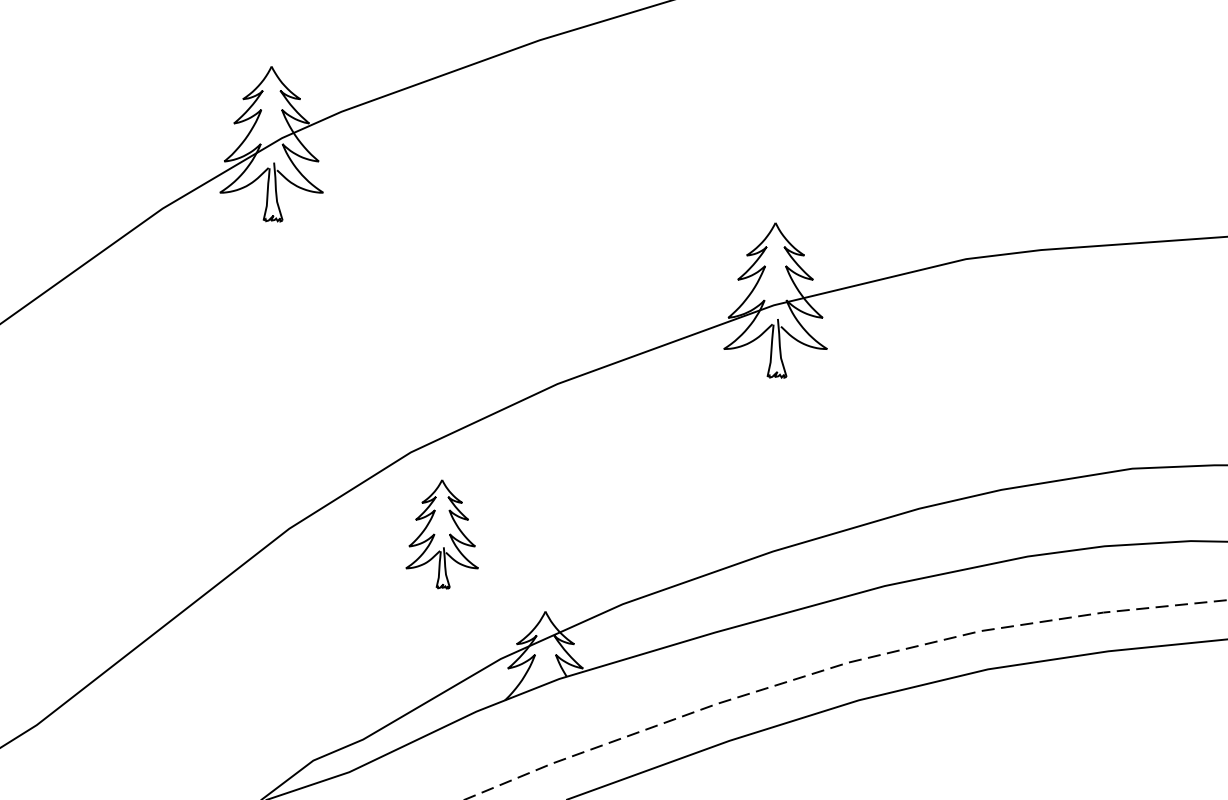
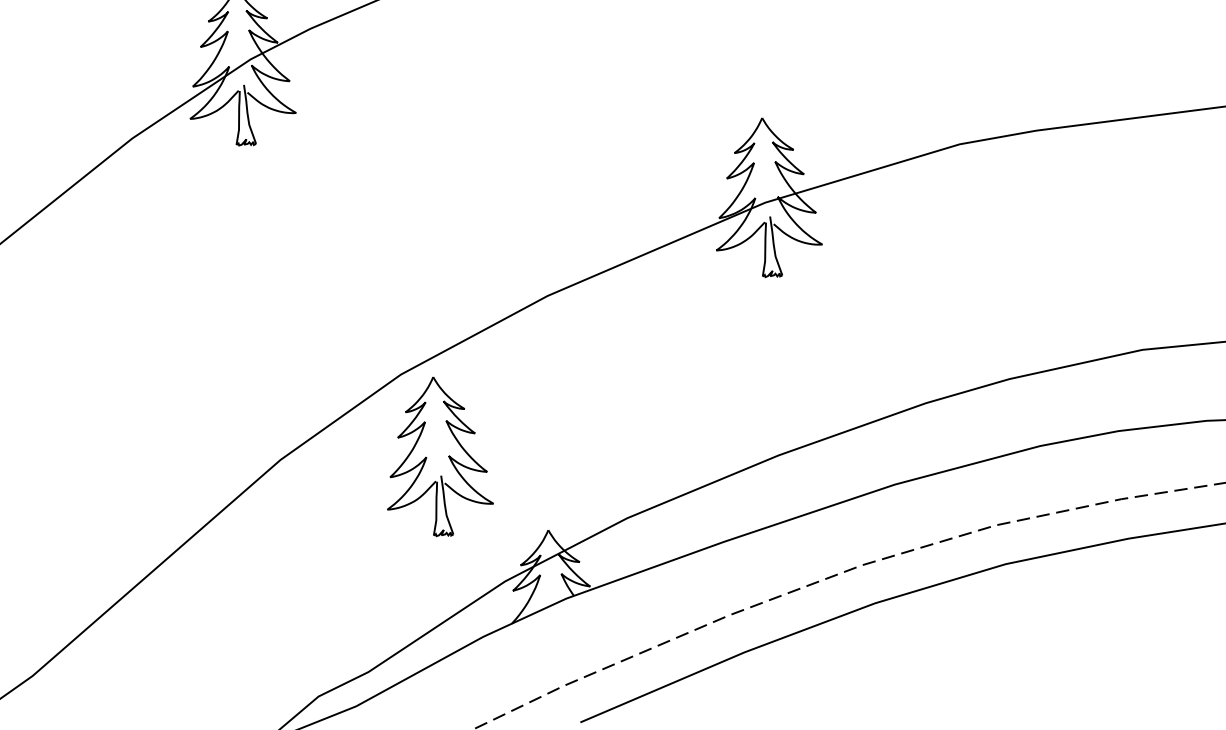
part: (442, 534) -> (438, 457), size x1.43

